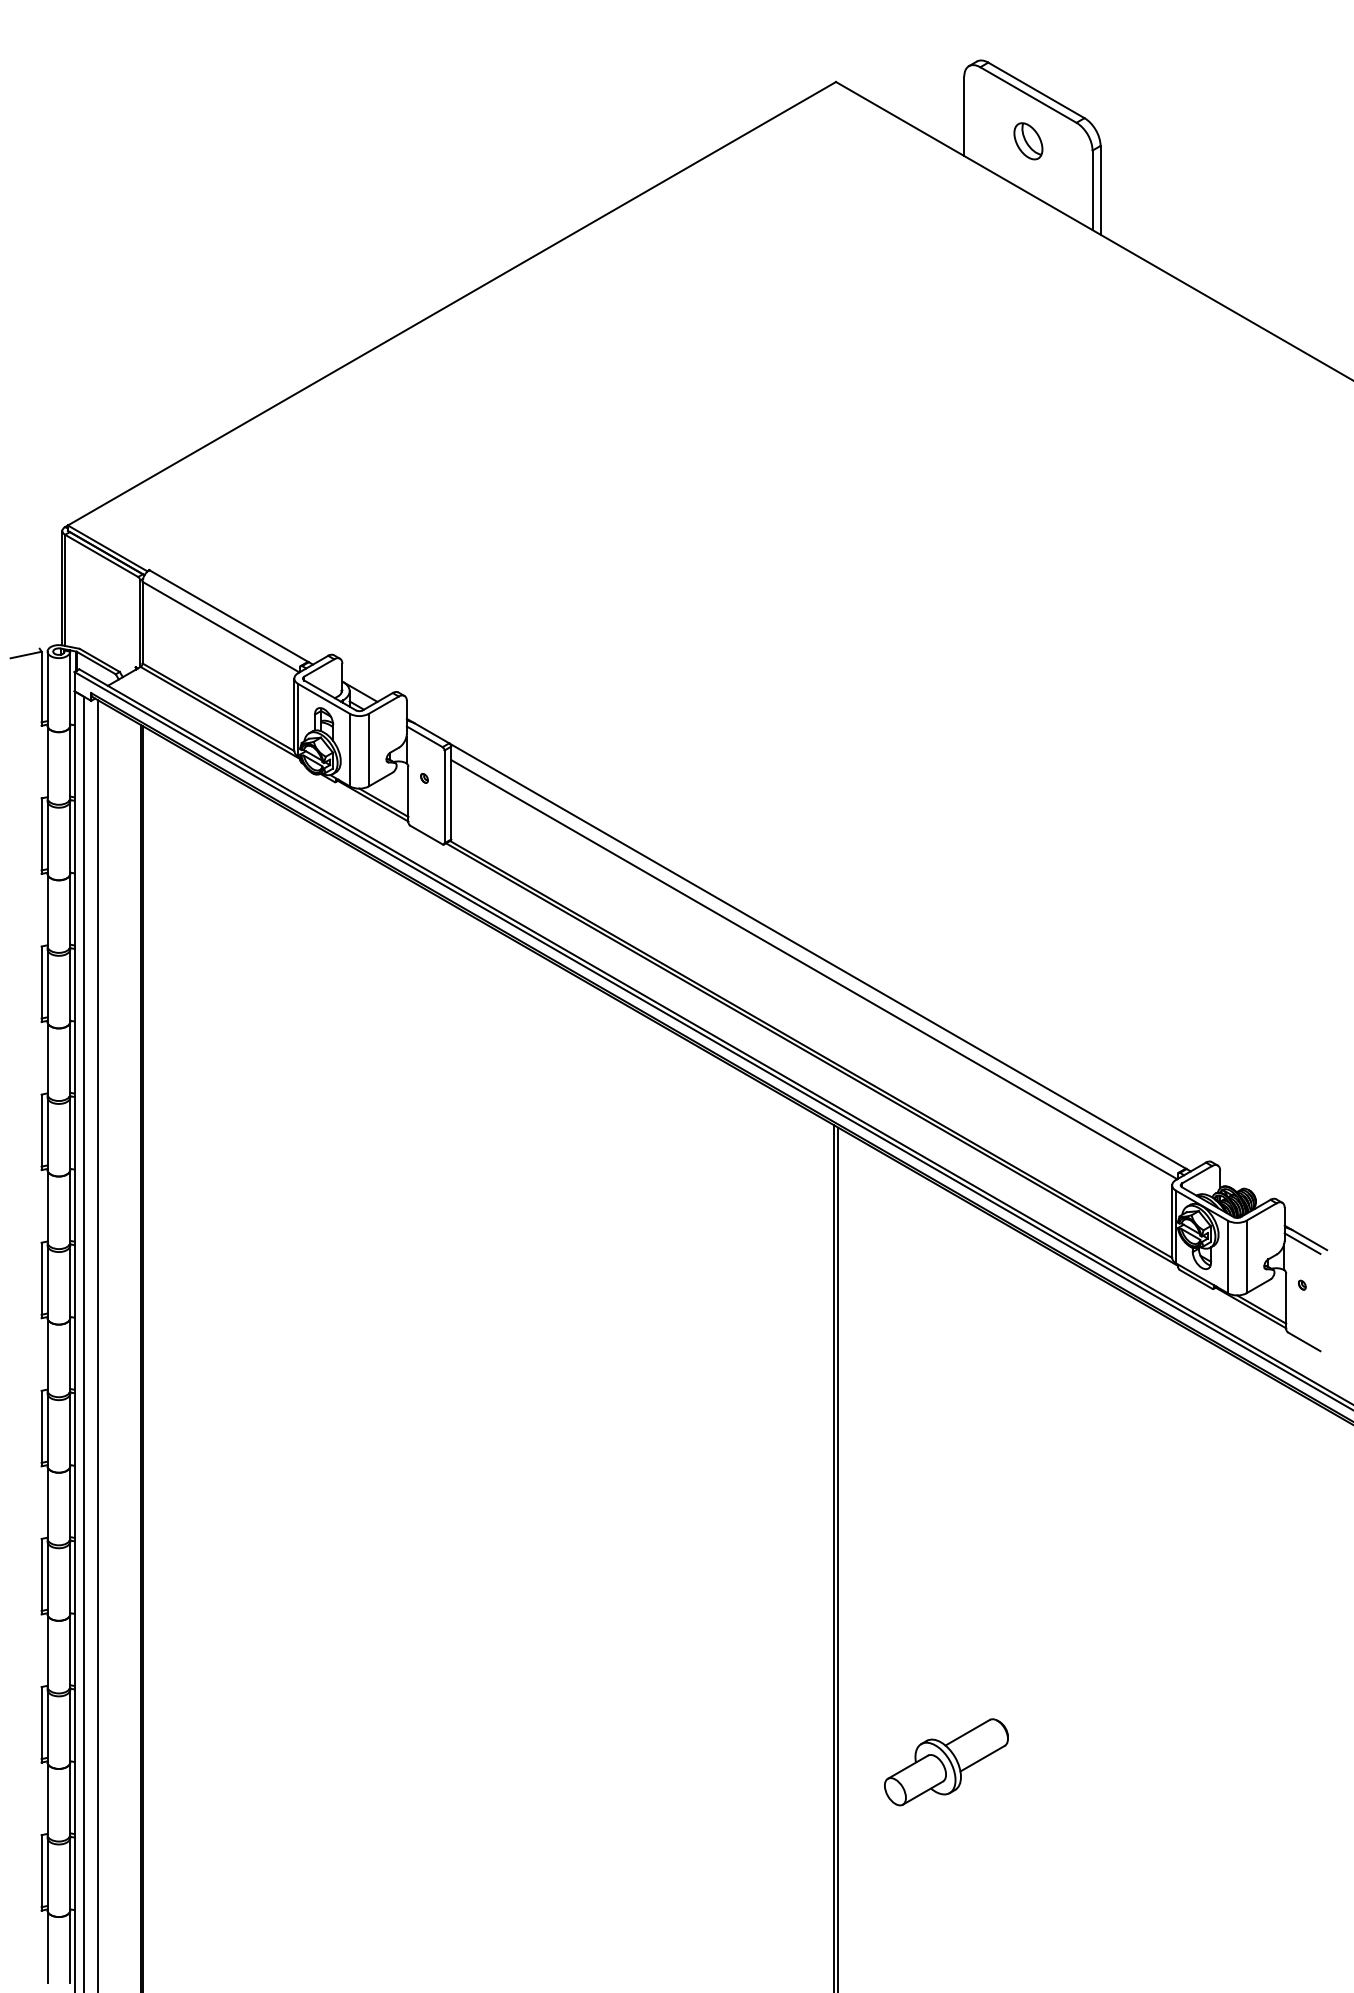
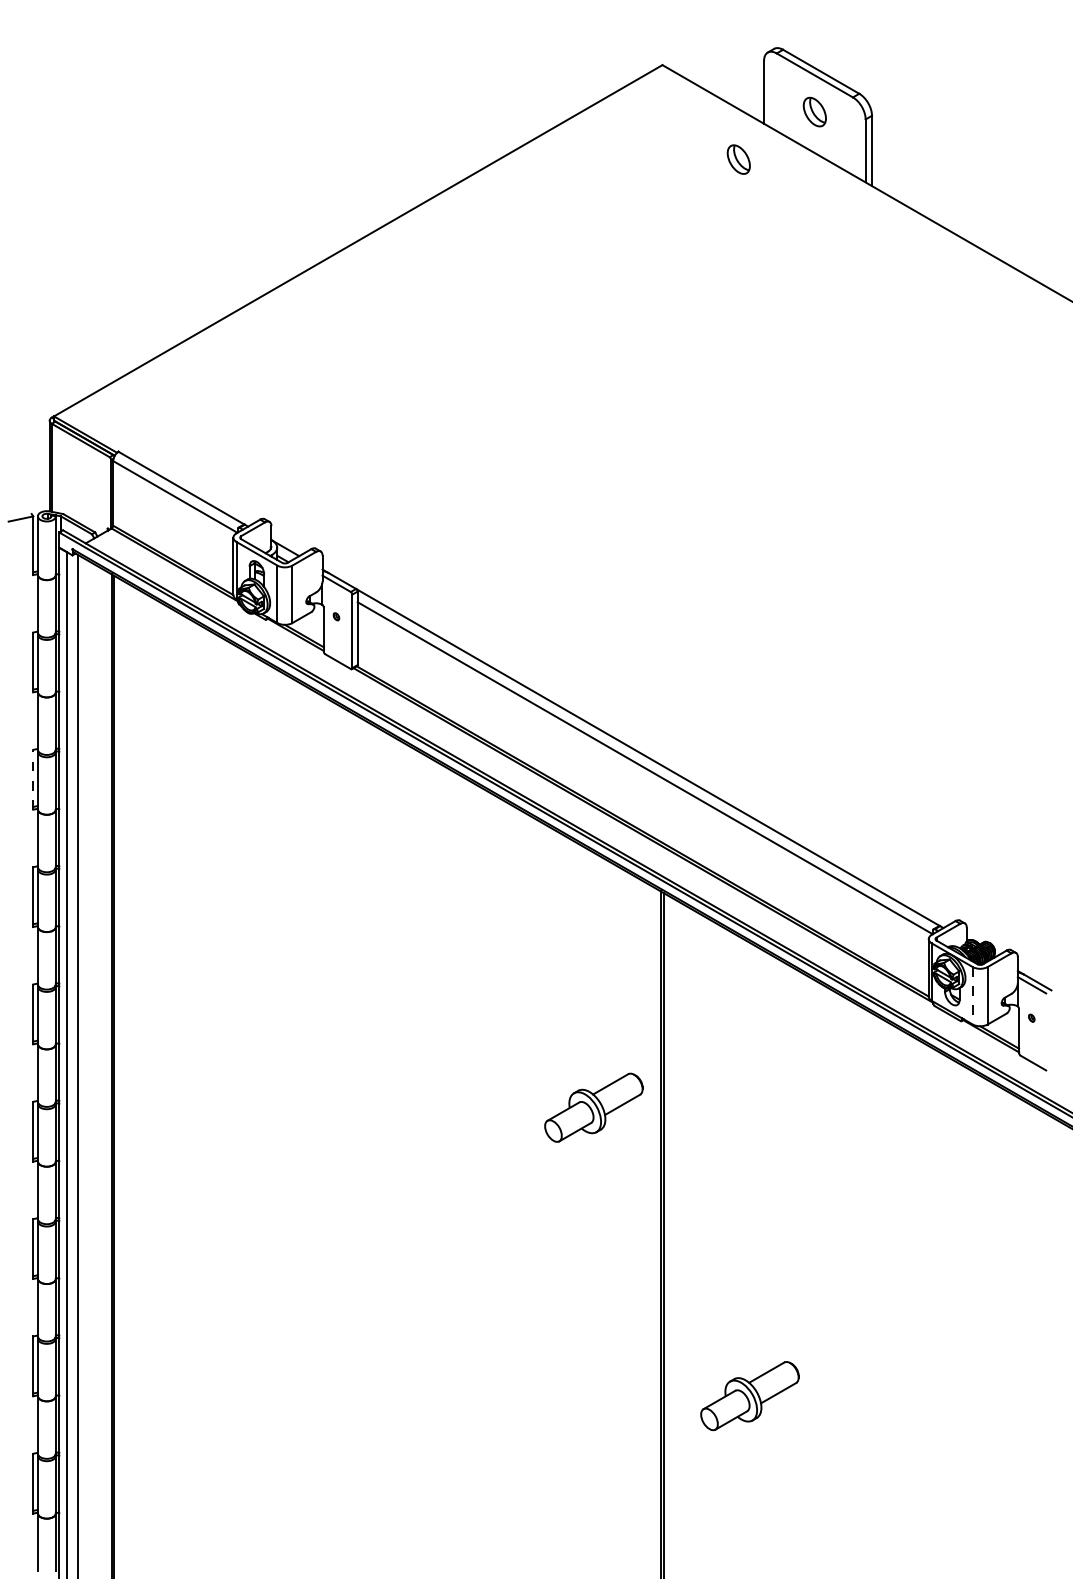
part: (932, 201) -> (738, 159), added
line: (41, 984) -> (33, 779), solid -> dashed
line: (1227, 1257) -> (972, 996), solid -> dashed
part: (749, 1398) -> (593, 1107), added

